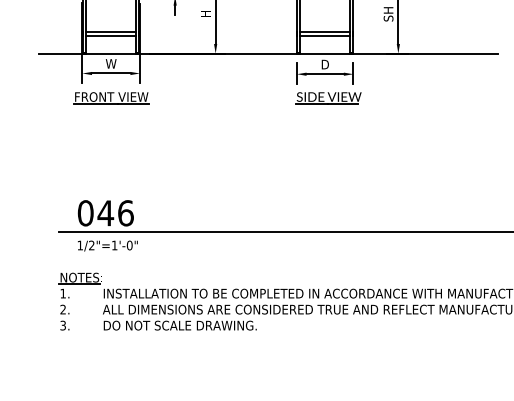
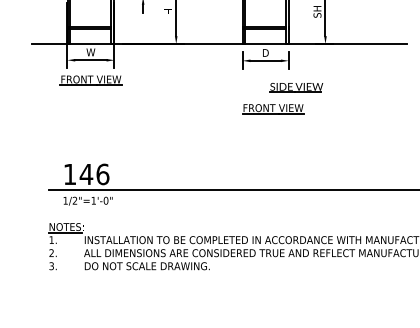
part: (328, 98) -> (296, 88), moved
part: (334, 133) -> (273, 109), added
text: (85, 213) -> (69, 174), 046 -> 146

